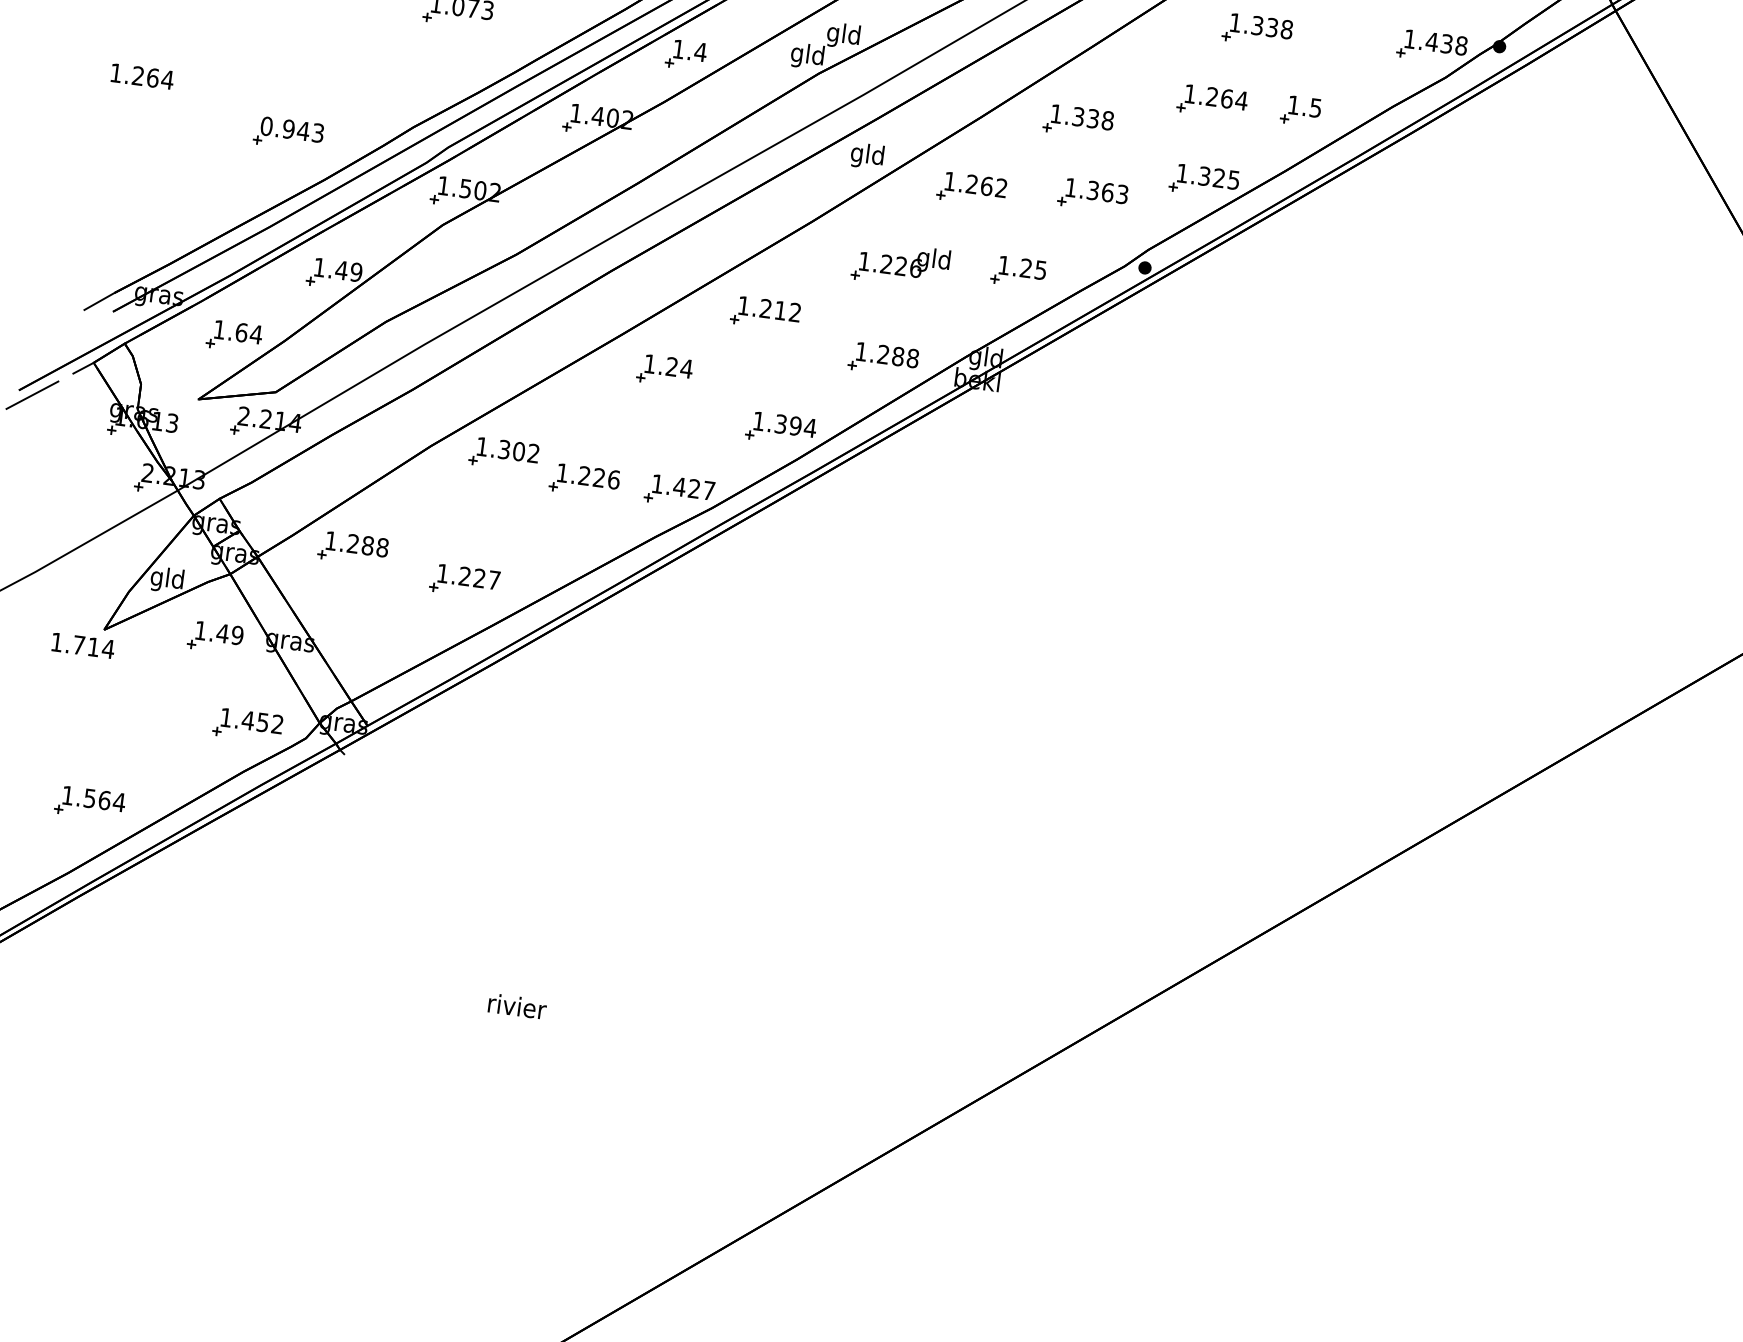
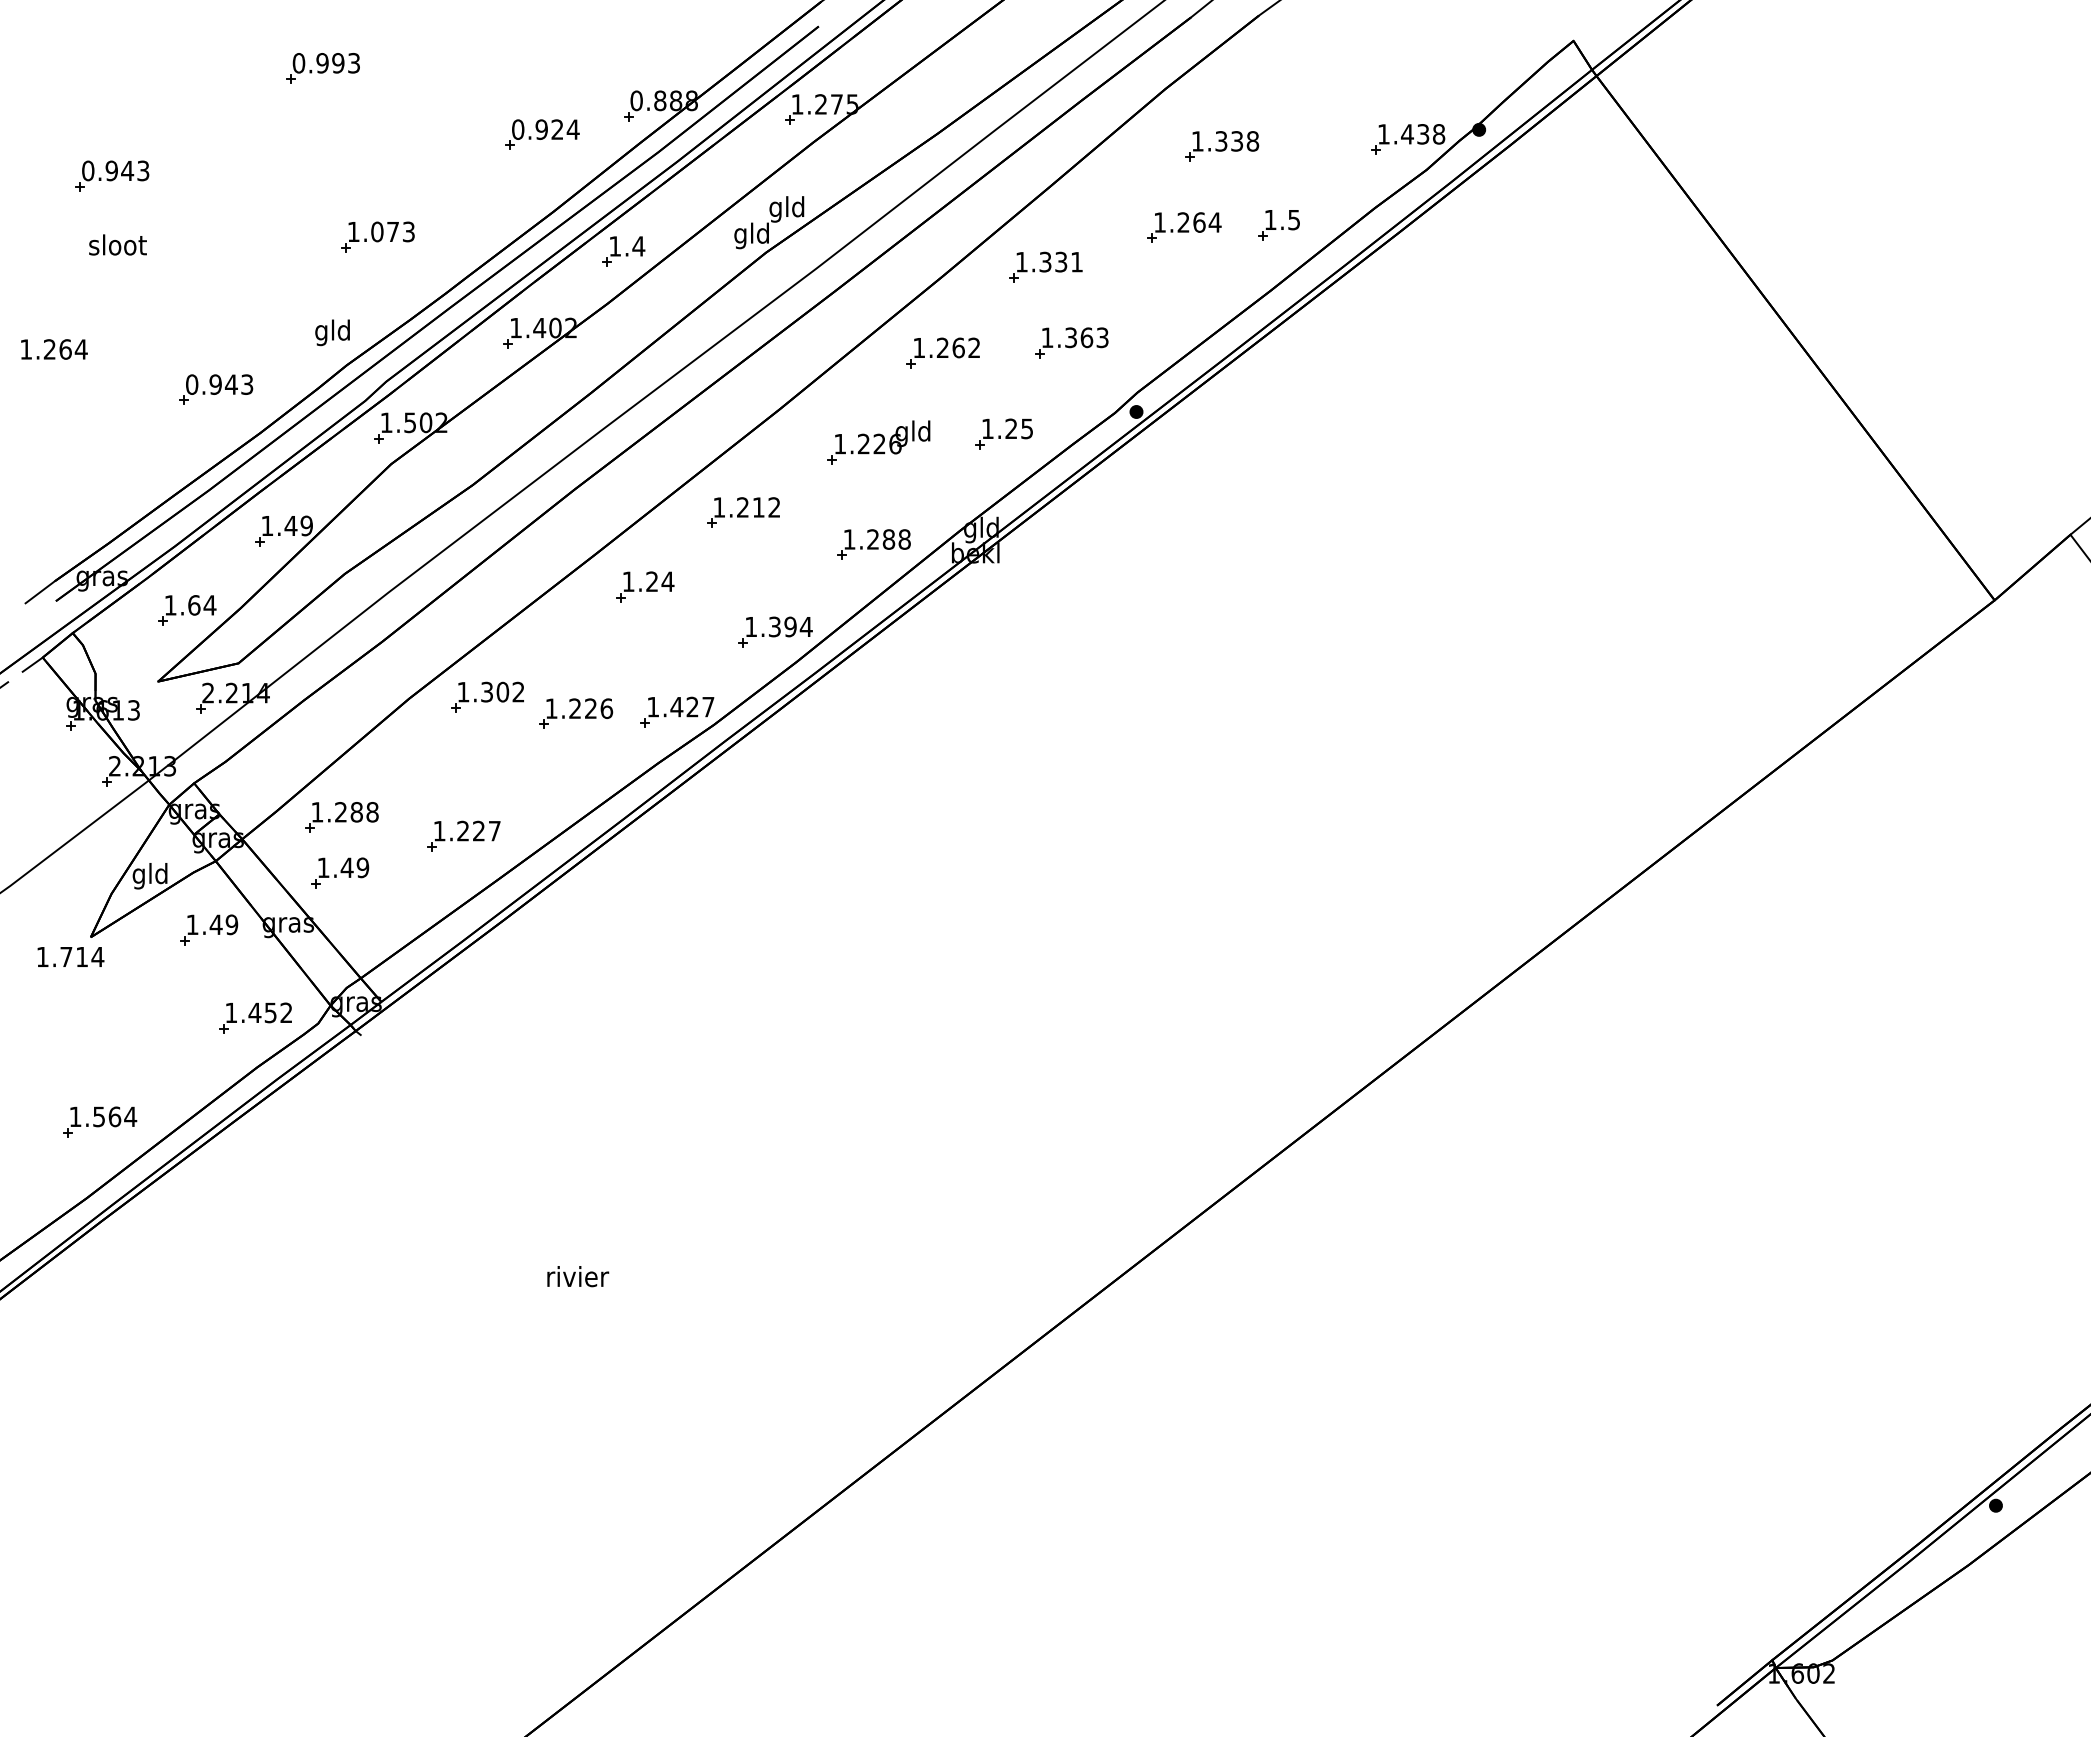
text: (1108, 120) -> (1077, 261), 1.338 -> 1.331
text: (867, 155) -> (332, 332), moved
part: (1203, 181) -> (1186, 312), removed
part: (345, 600) -> (340, 872), added

